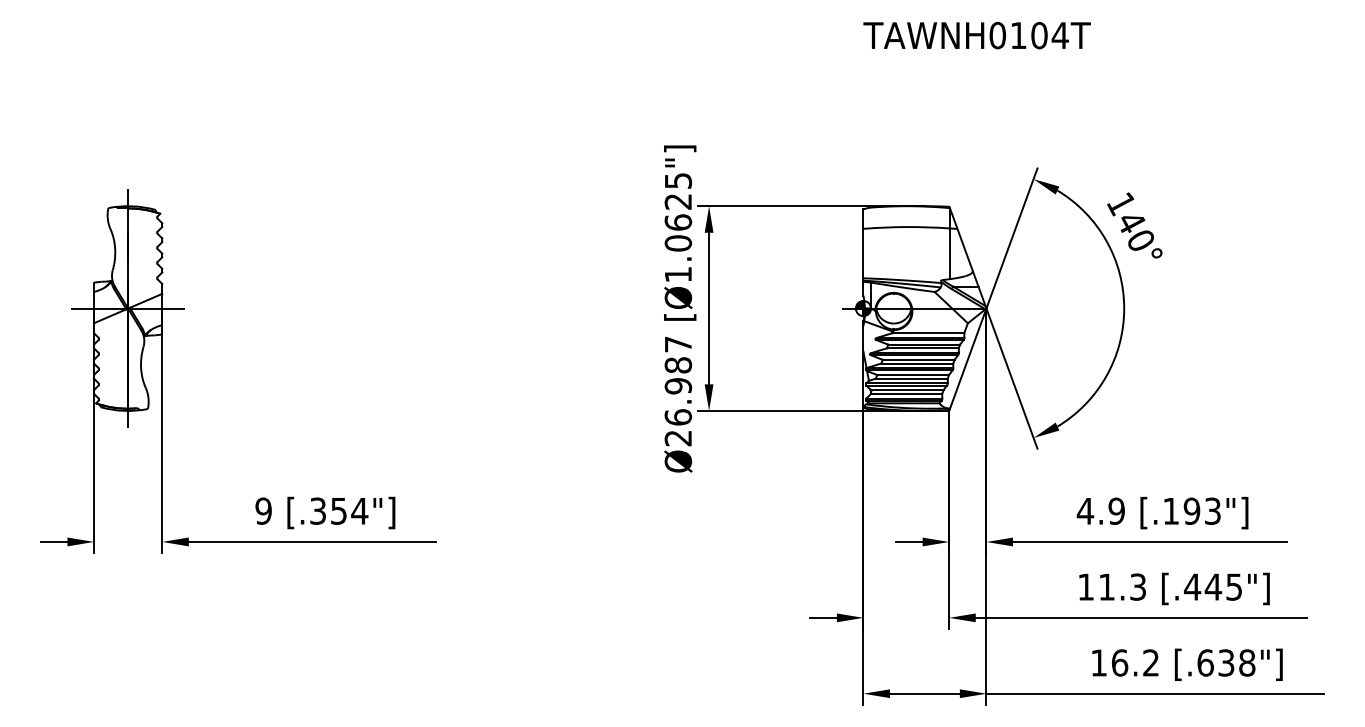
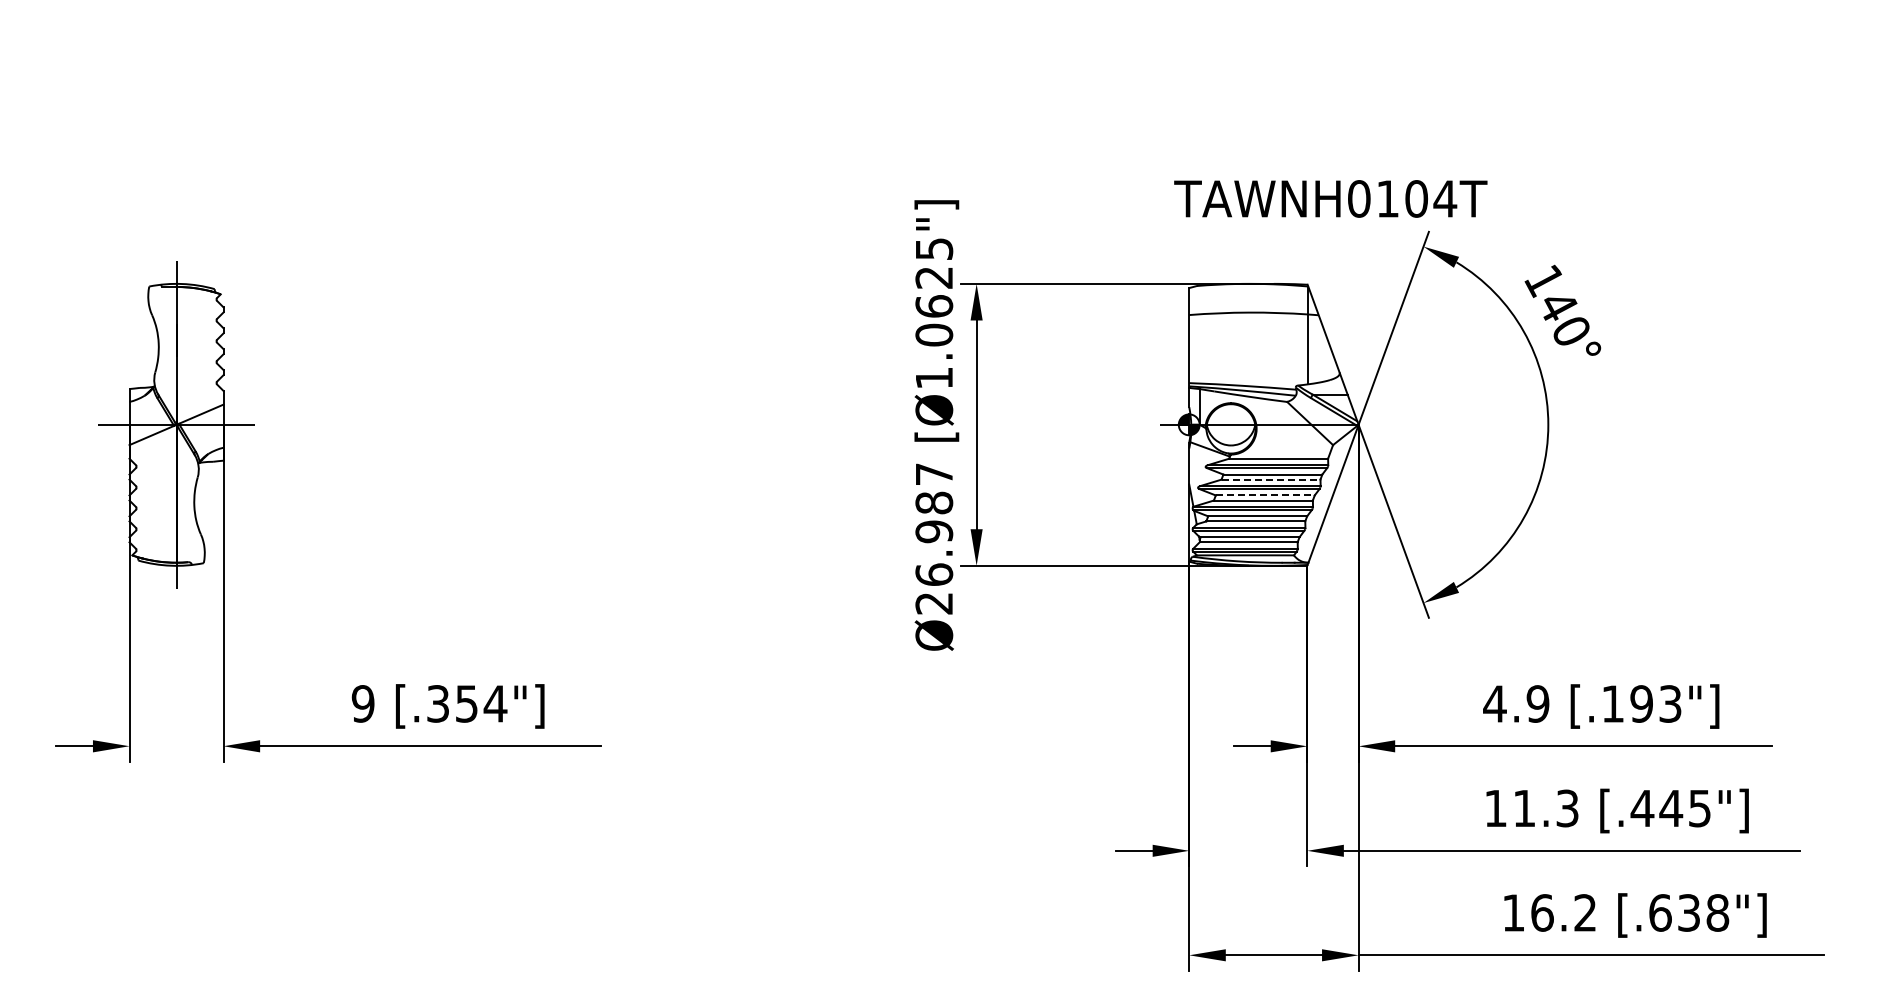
text: (976, 35) -> (1330, 198), moved
line: (923, 348) -> (1271, 479), solid -> dashed
line: (918, 359) -> (1265, 495), solid -> dashed

